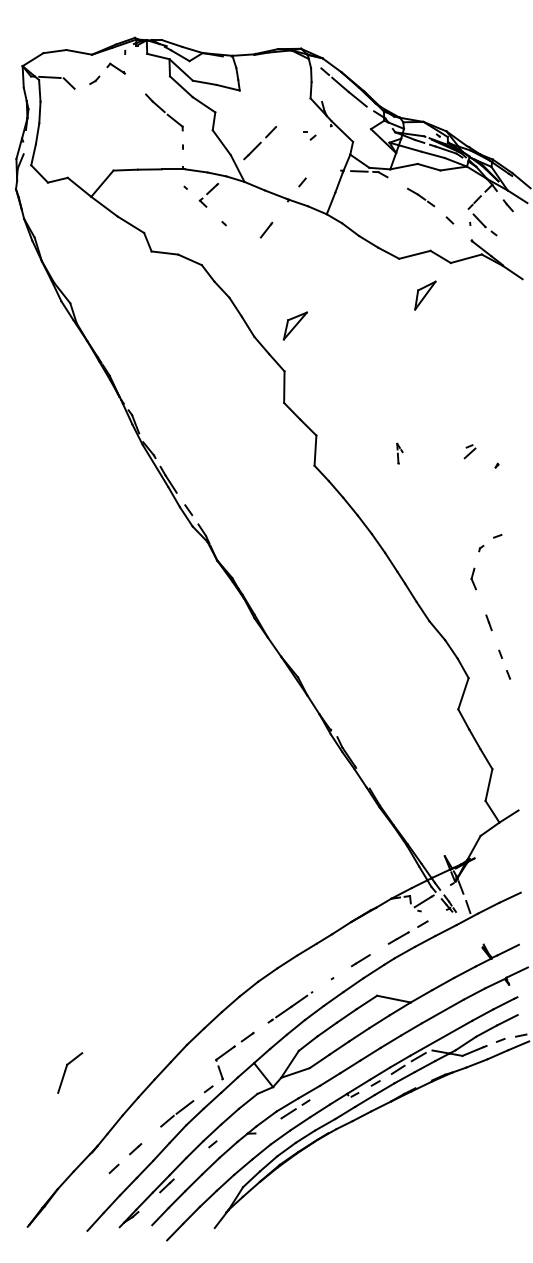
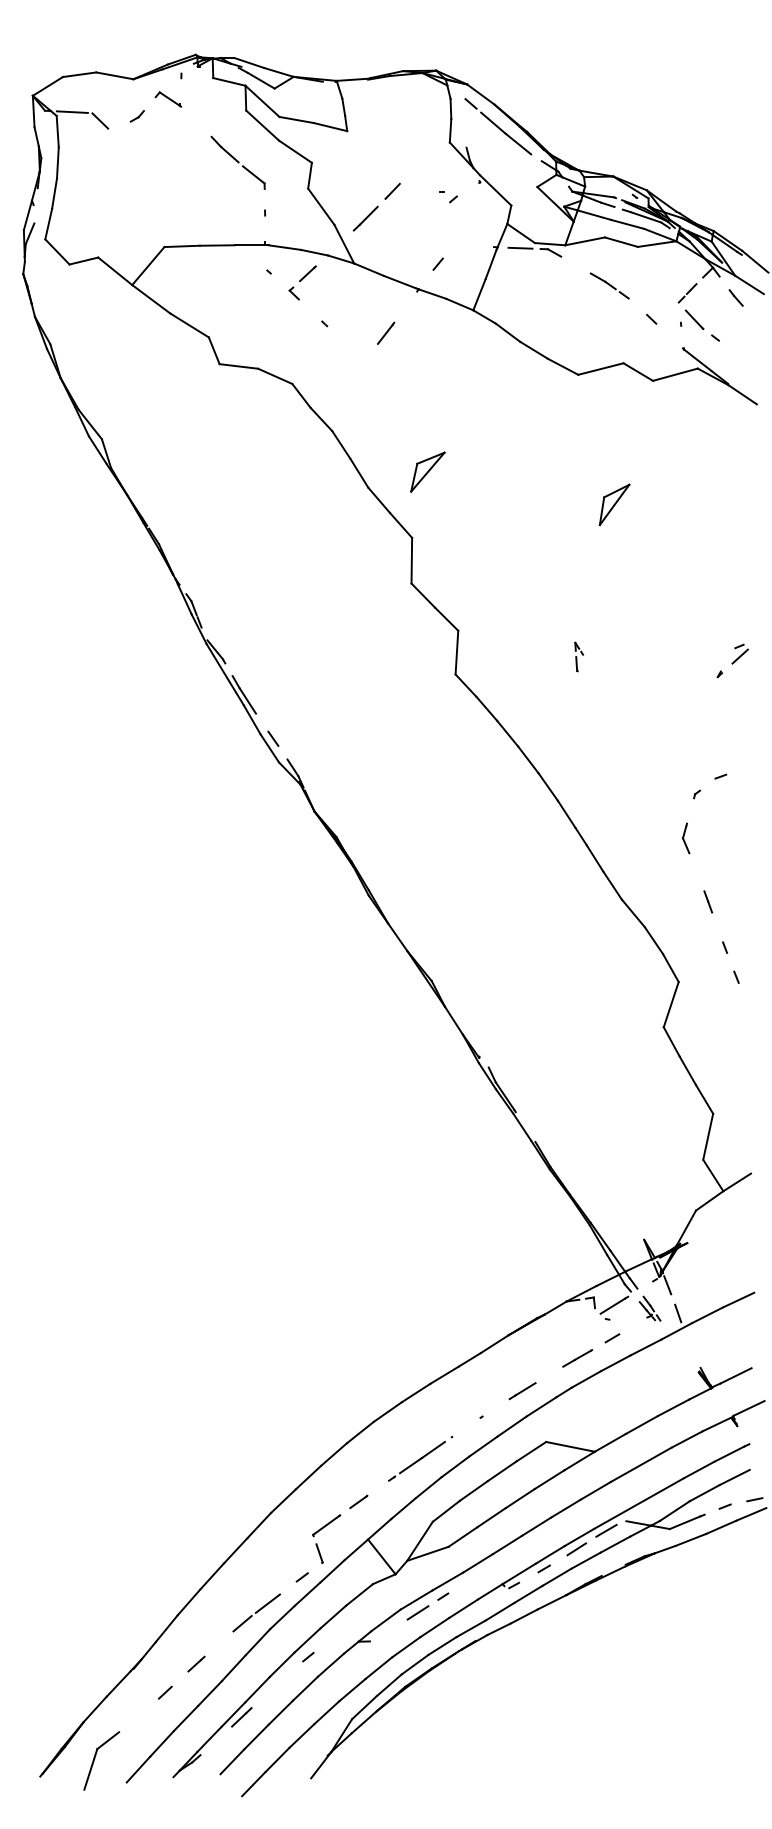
part: (425, 295) -> (614, 504), moved
part: (469, 451) -> (739, 653), moved
part: (70, 1072) -> (102, 1760), moved

